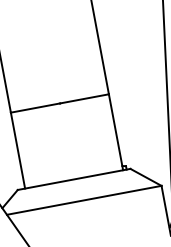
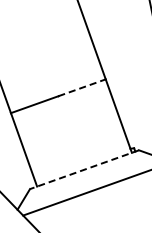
line: (84, 98) -> (82, 87), solid -> dashed
line: (73, 179) -> (83, 169), solid -> dashed

